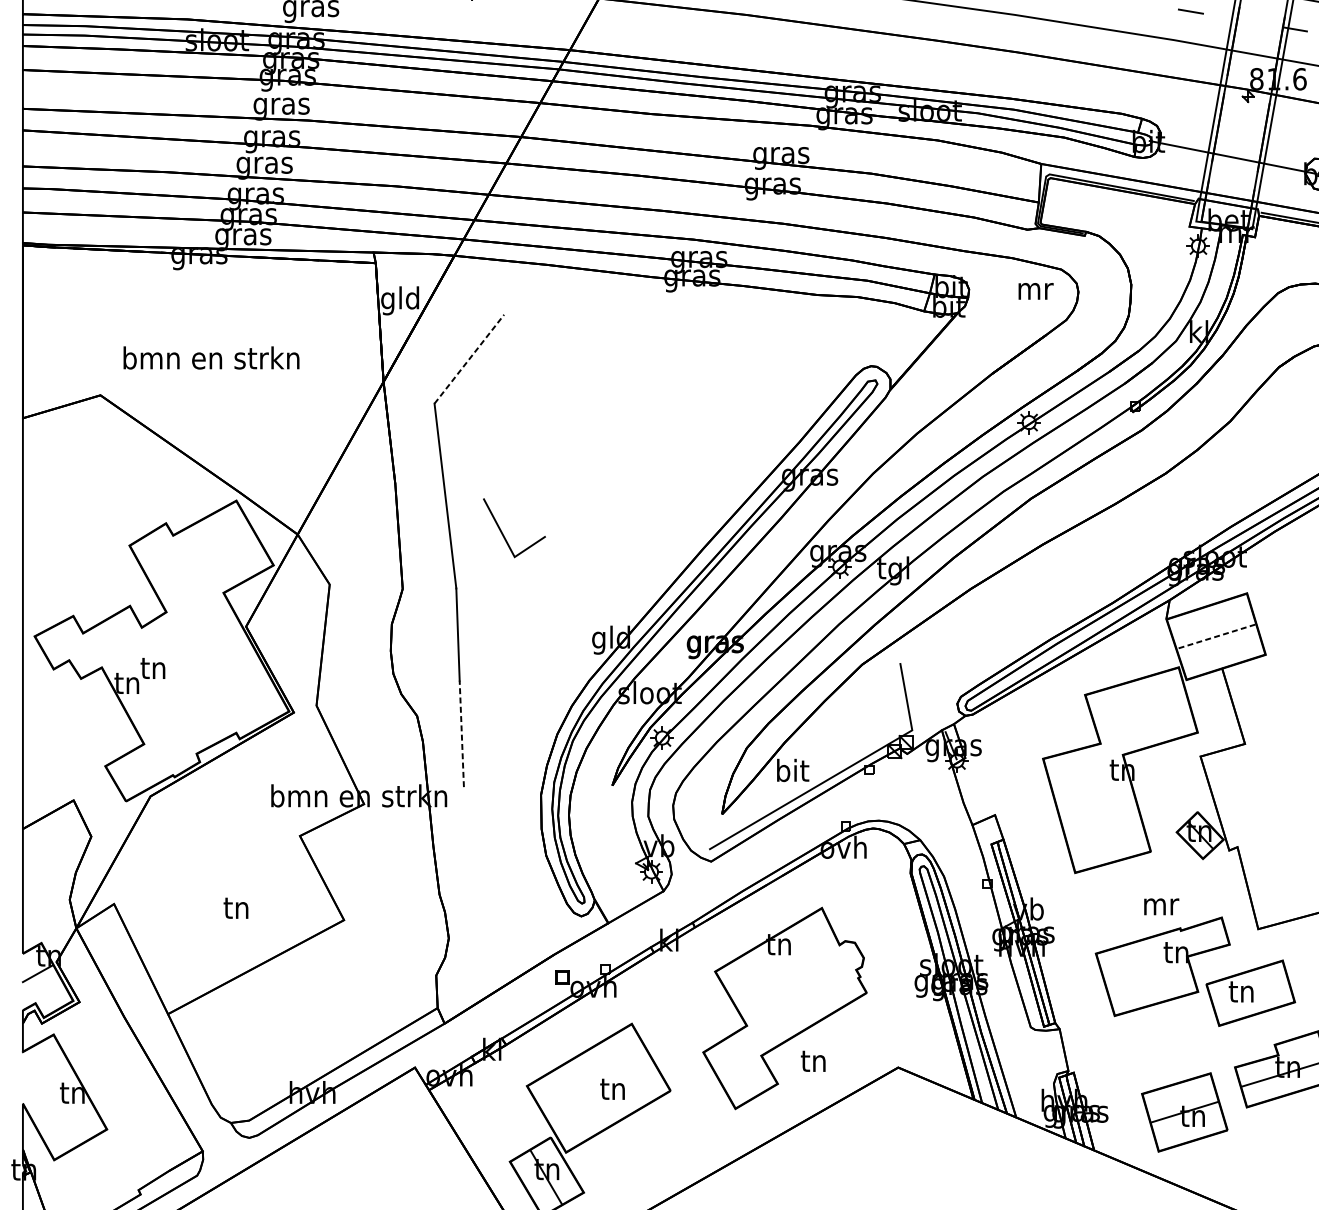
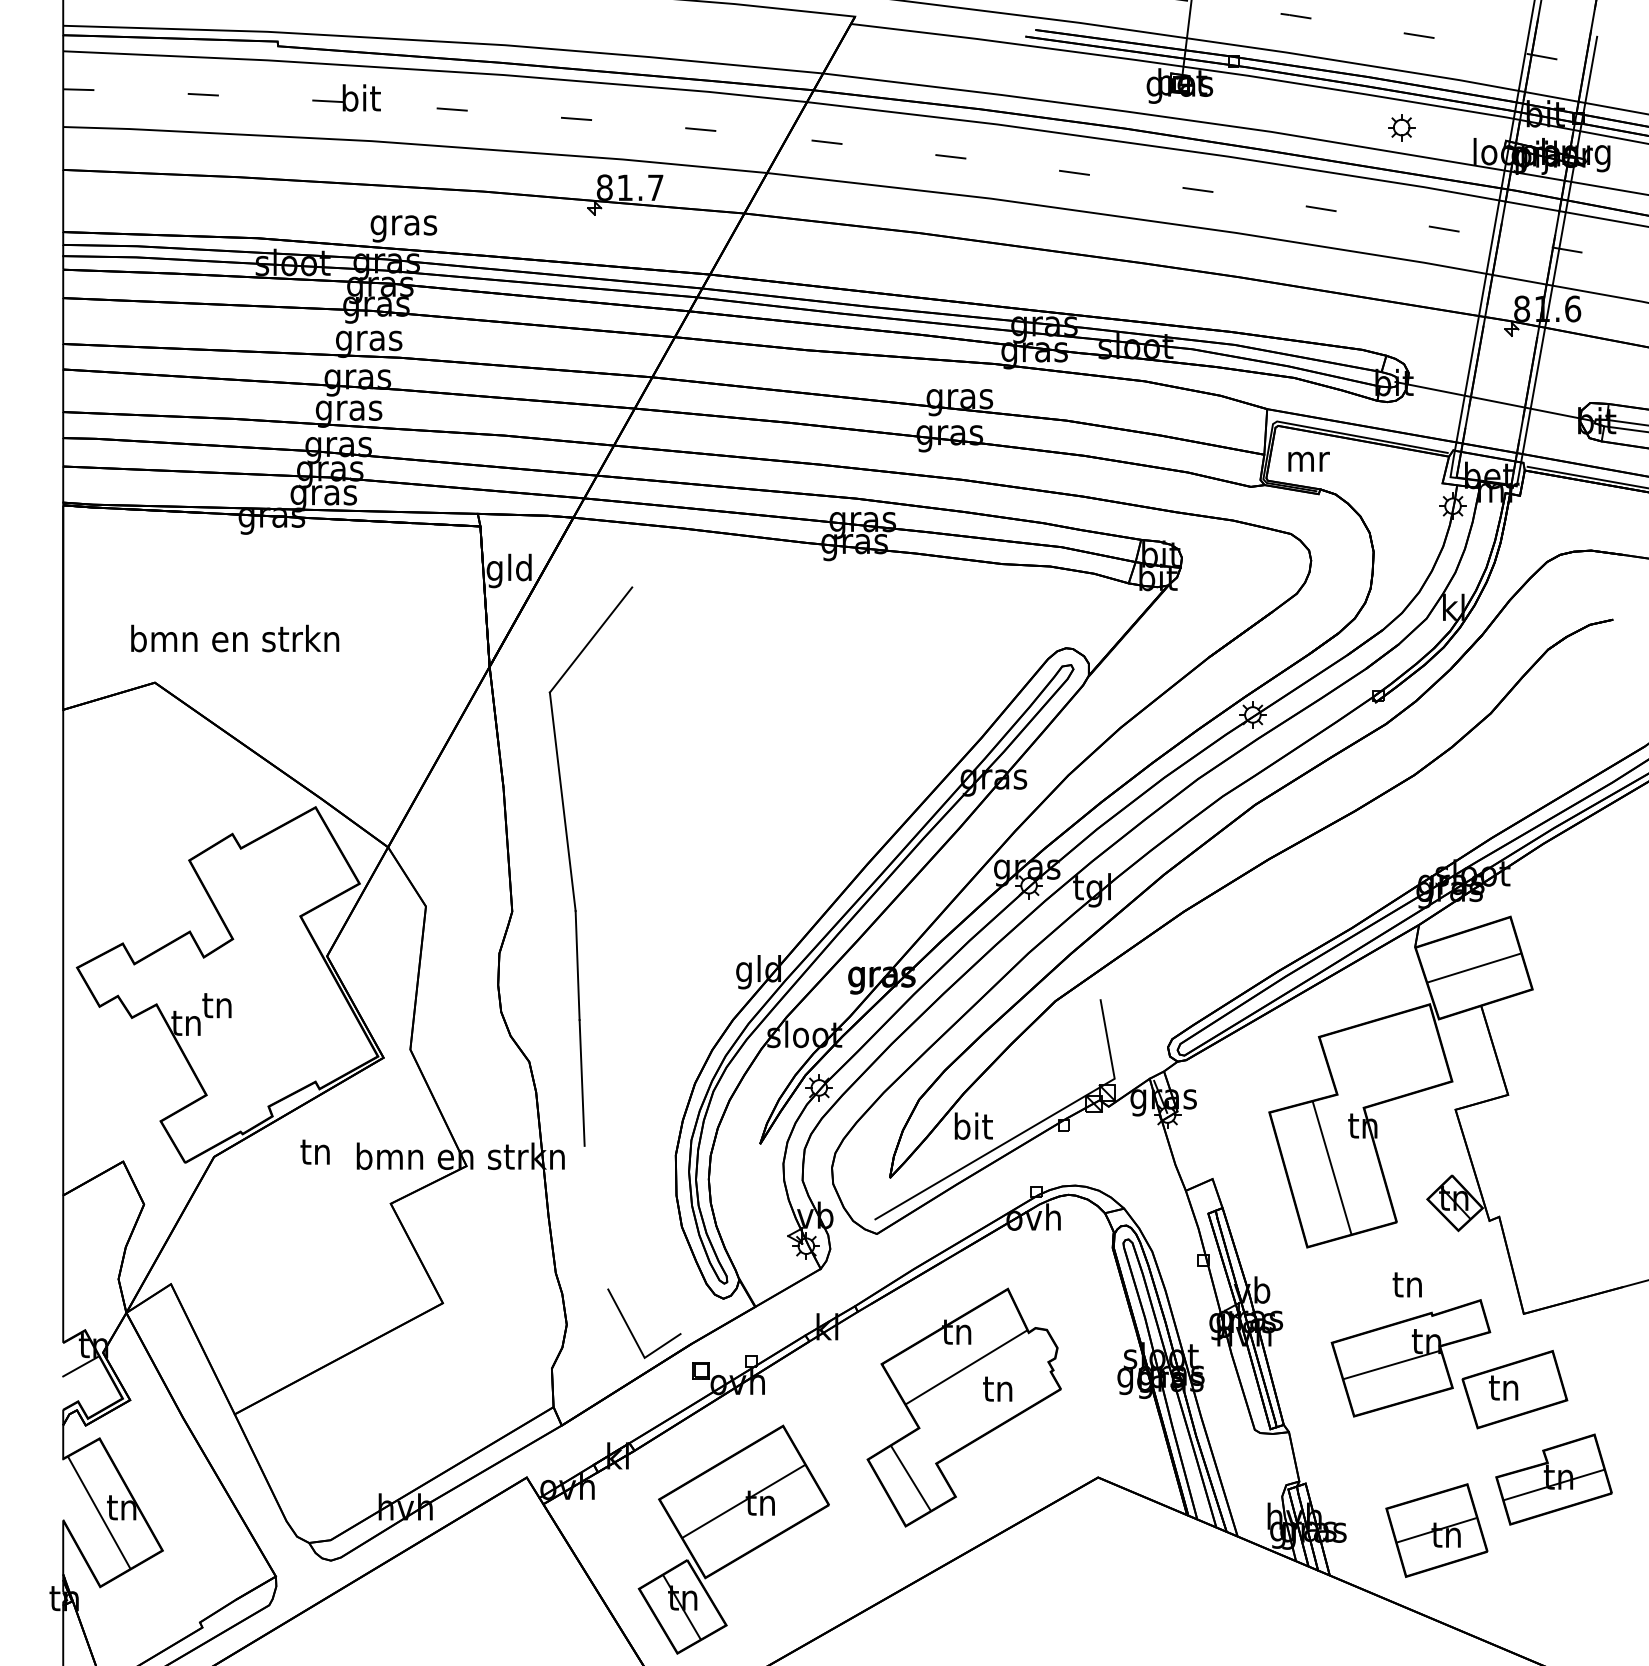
text: (1035, 291) -> (1308, 461), moved
text: (211, 357) -> (235, 638), moved
line: (469, 359) -> (591, 640), dashed -> solid
line: (503, 533) -> (631, 1330), moved
line: (1215, 637) -> (1473, 968), dashed -> solid
line: (462, 733) -> (582, 1082), dashed -> solid
line: (1095, 805) -> (1331, 1167), added
text: (1161, 904) -> (1409, 1284), mr -> tn
text: (235, 907) -> (314, 1151), moved
line: (1147, 972) -> (1392, 1364), added
line: (786, 973) -> (966, 1366), added
text: (813, 1060) -> (997, 1388), moved
line: (739, 1068) -> (910, 1478), added
line: (598, 1087) -> (743, 1501), added
line: (52, 1097) -> (98, 1512), added

